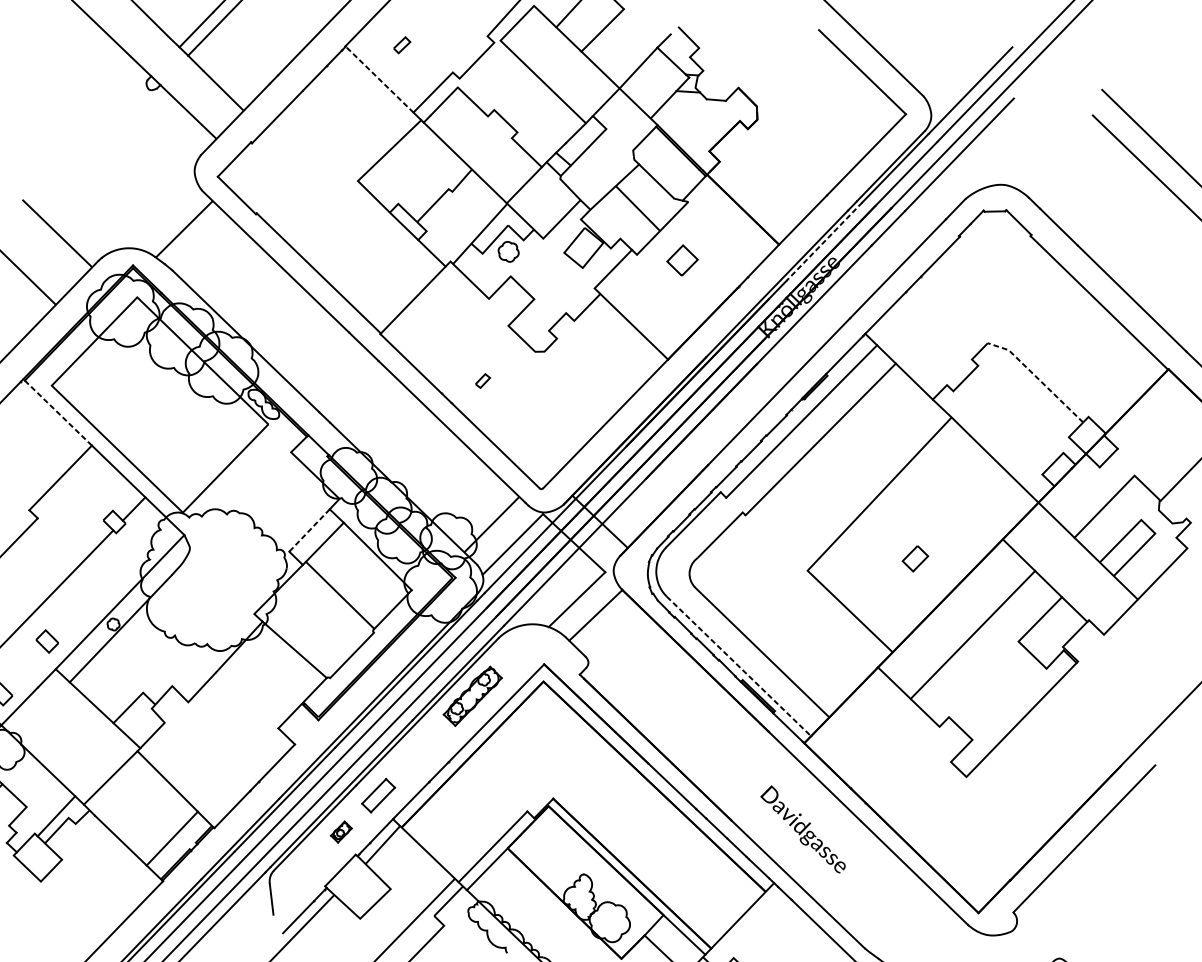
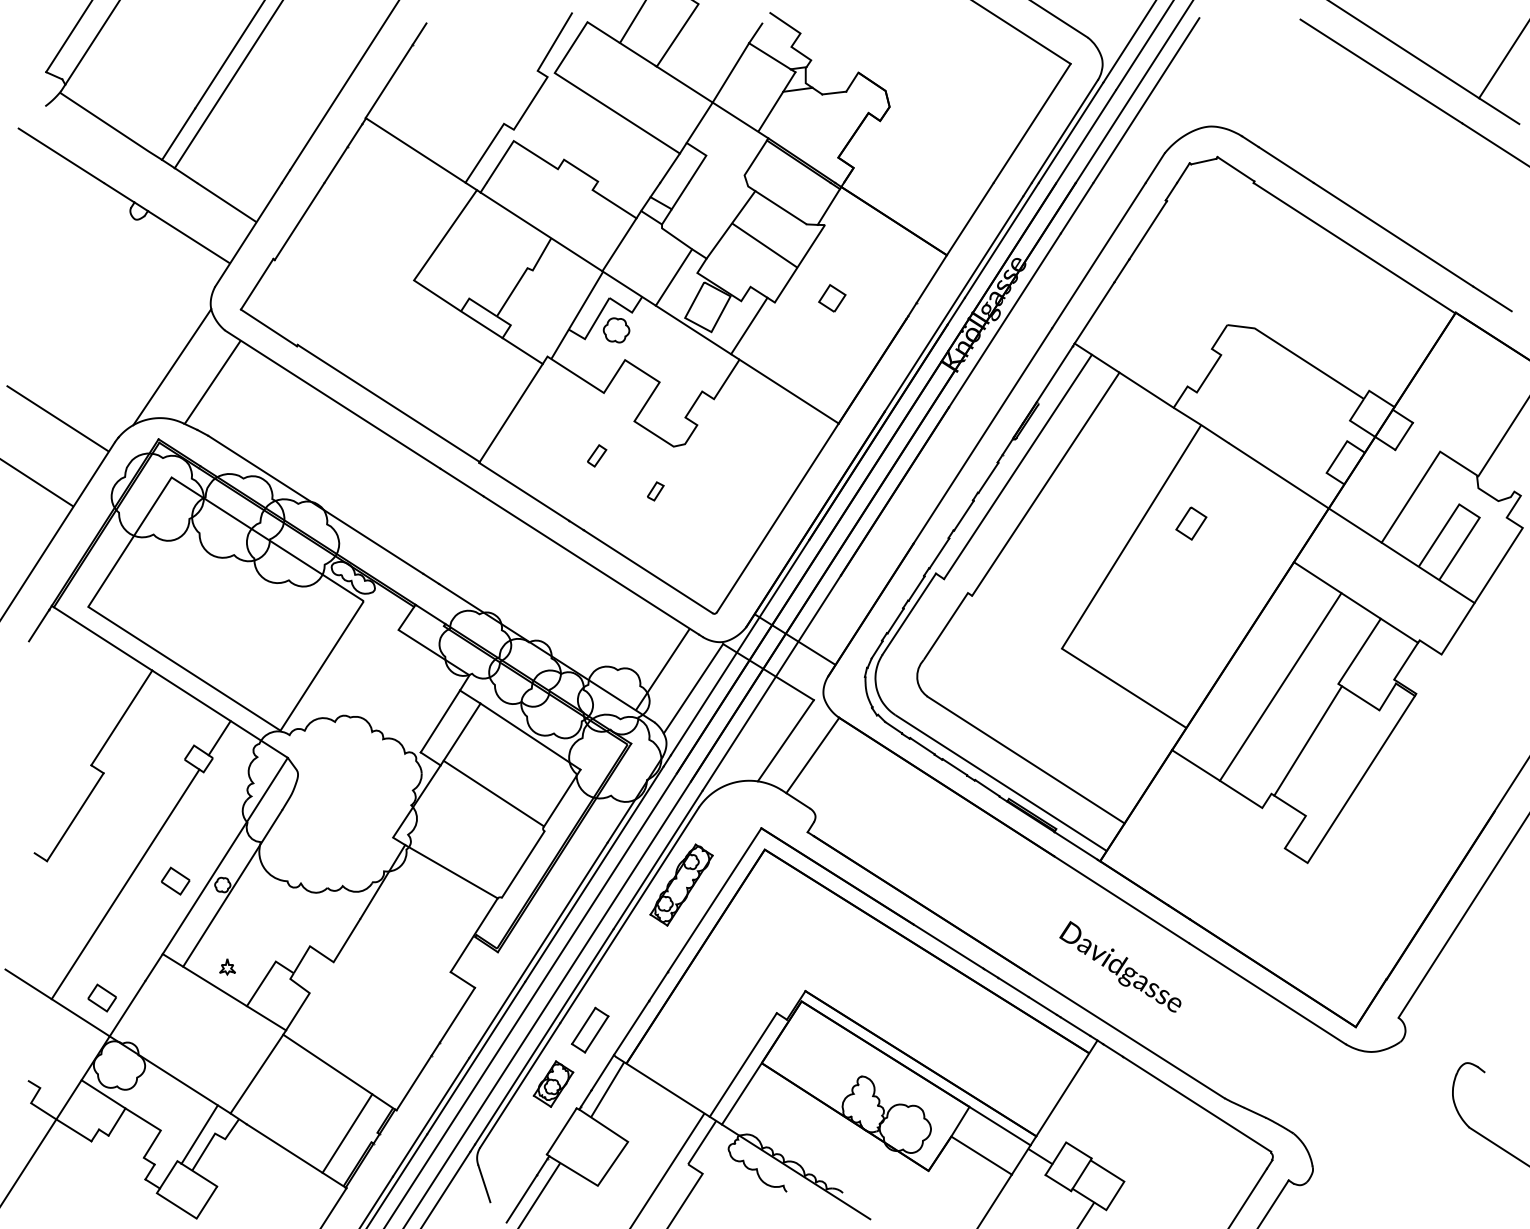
part: (402, 45) -> (597, 455), moved
line: (379, 79) -> (415, 150), dashed -> solid
line: (155, 211) -> (172, 367), added
line: (824, 241) -> (1001, 240), dashed -> solid
part: (682, 260) -> (832, 298), size x0.71
line: (569, 263) -> (693, 329), added
line: (1037, 377) -> (1296, 355), dashed -> solid
part: (482, 381) -> (655, 491), moved
line: (57, 412) -> (102, 638), dashed -> solid
line: (309, 530) -> (440, 721), dashed -> solid
part: (915, 558) -> (1191, 523), moved
part: (47, 640) -> (175, 880), moved
line: (739, 666) -> (1001, 783), dashed -> solid
line: (985, 681) -> (1307, 740), added
part: (104, 689) -> (227, 966), added
part: (341, 831) -> (553, 1083), size x1.67

